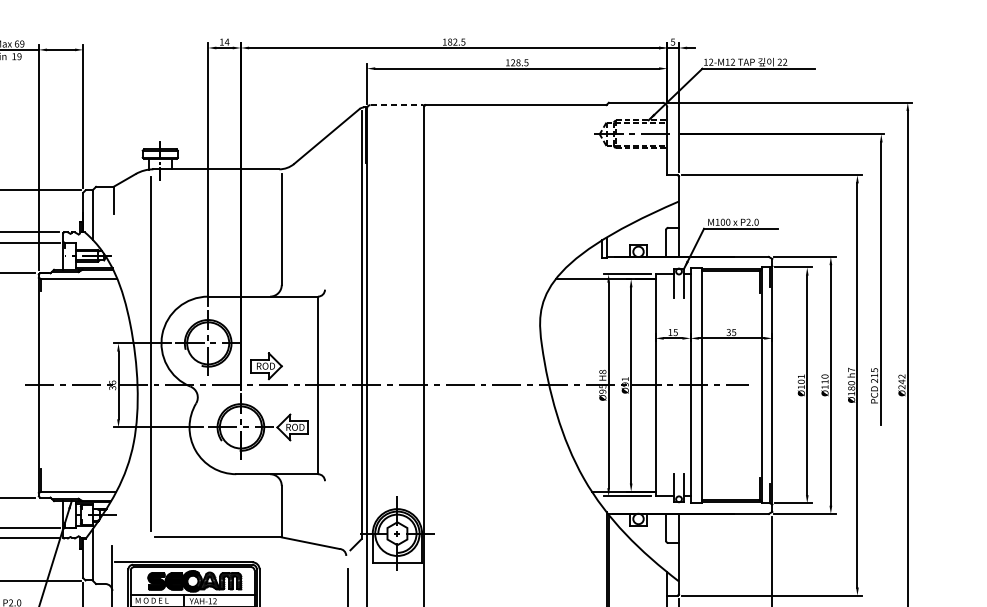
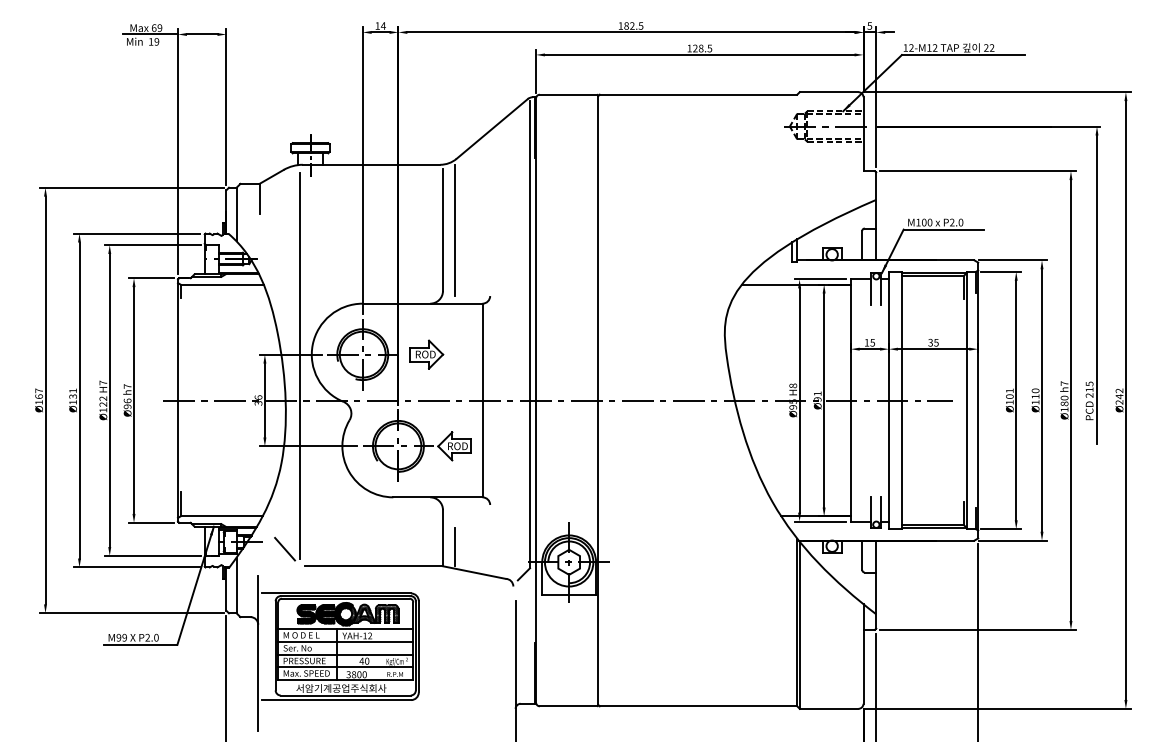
line: (396, 104) -> (568, 94), dashed -> solid
line: (292, 229) -> (454, 230), added
part: (266, 366) -> (426, 354), moved
line: (292, 519) -> (454, 546), added
line: (136, 521) -> (284, 548), added

